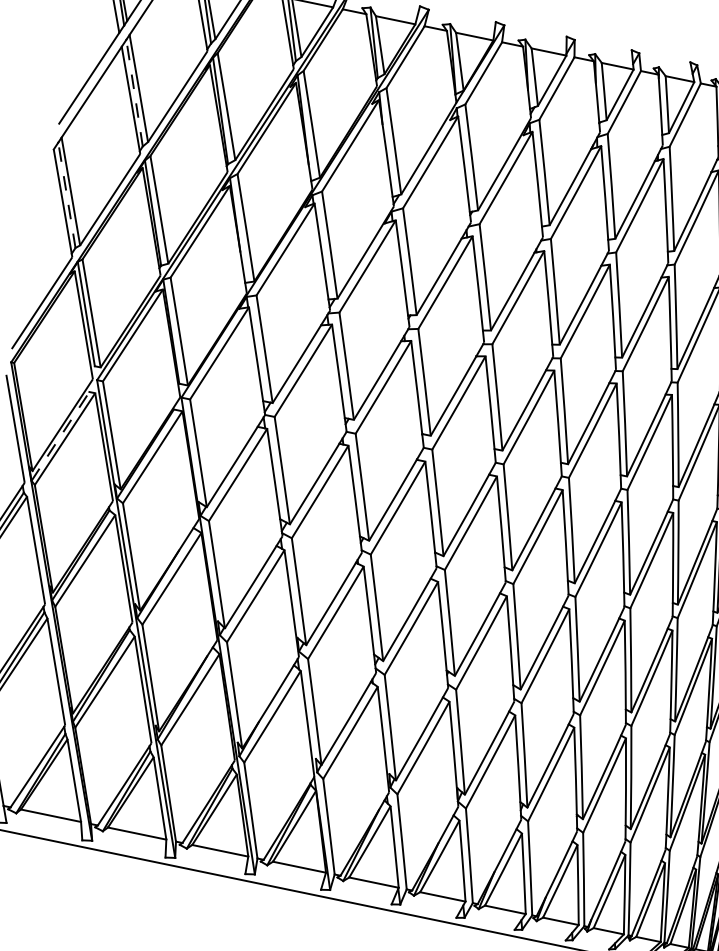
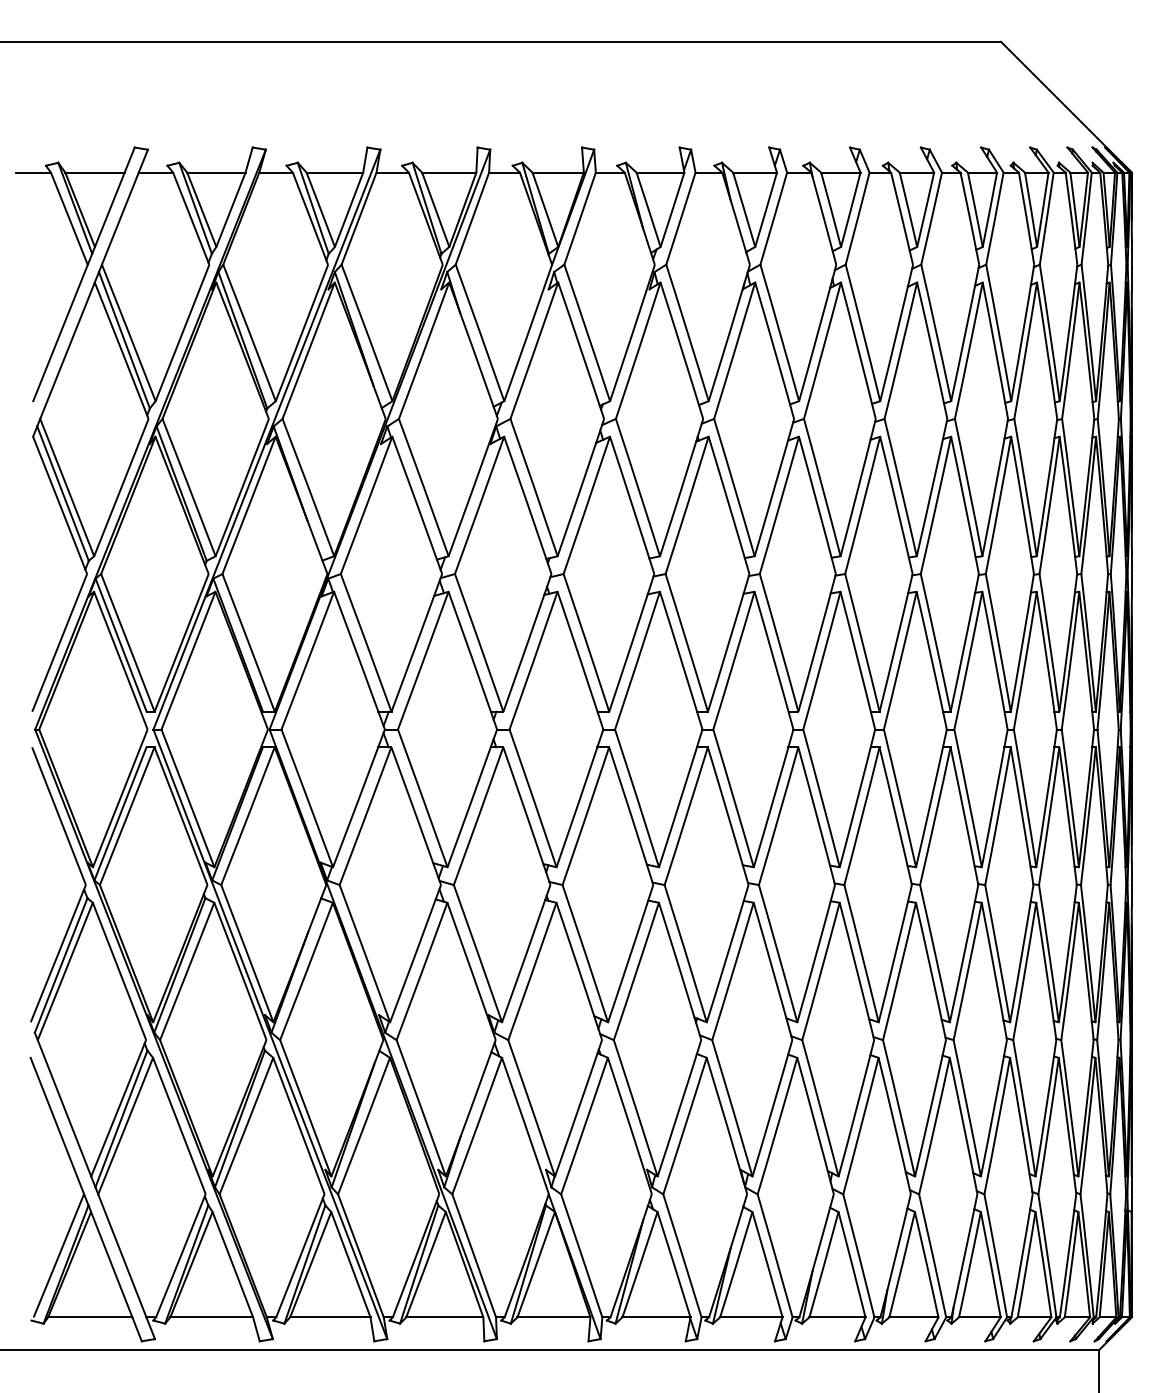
line: (134, 93) -> (124, 340), dashed -> solid
line: (67, 195) -> (63, 493), dashed -> solid
line: (60, 436) -> (120, 813), dashed -> solid

